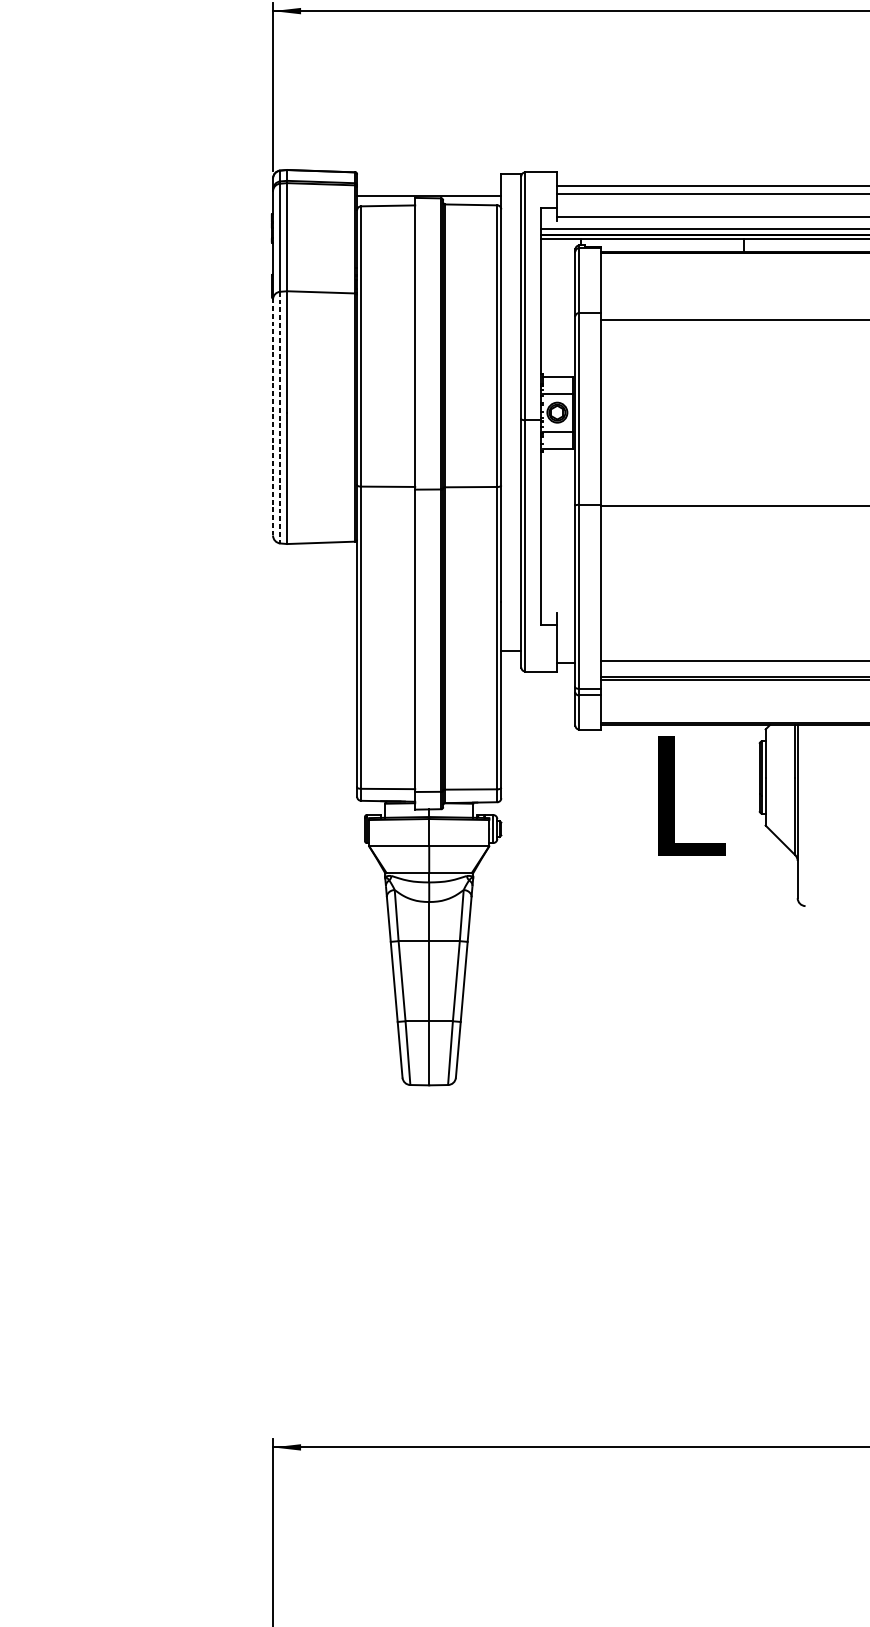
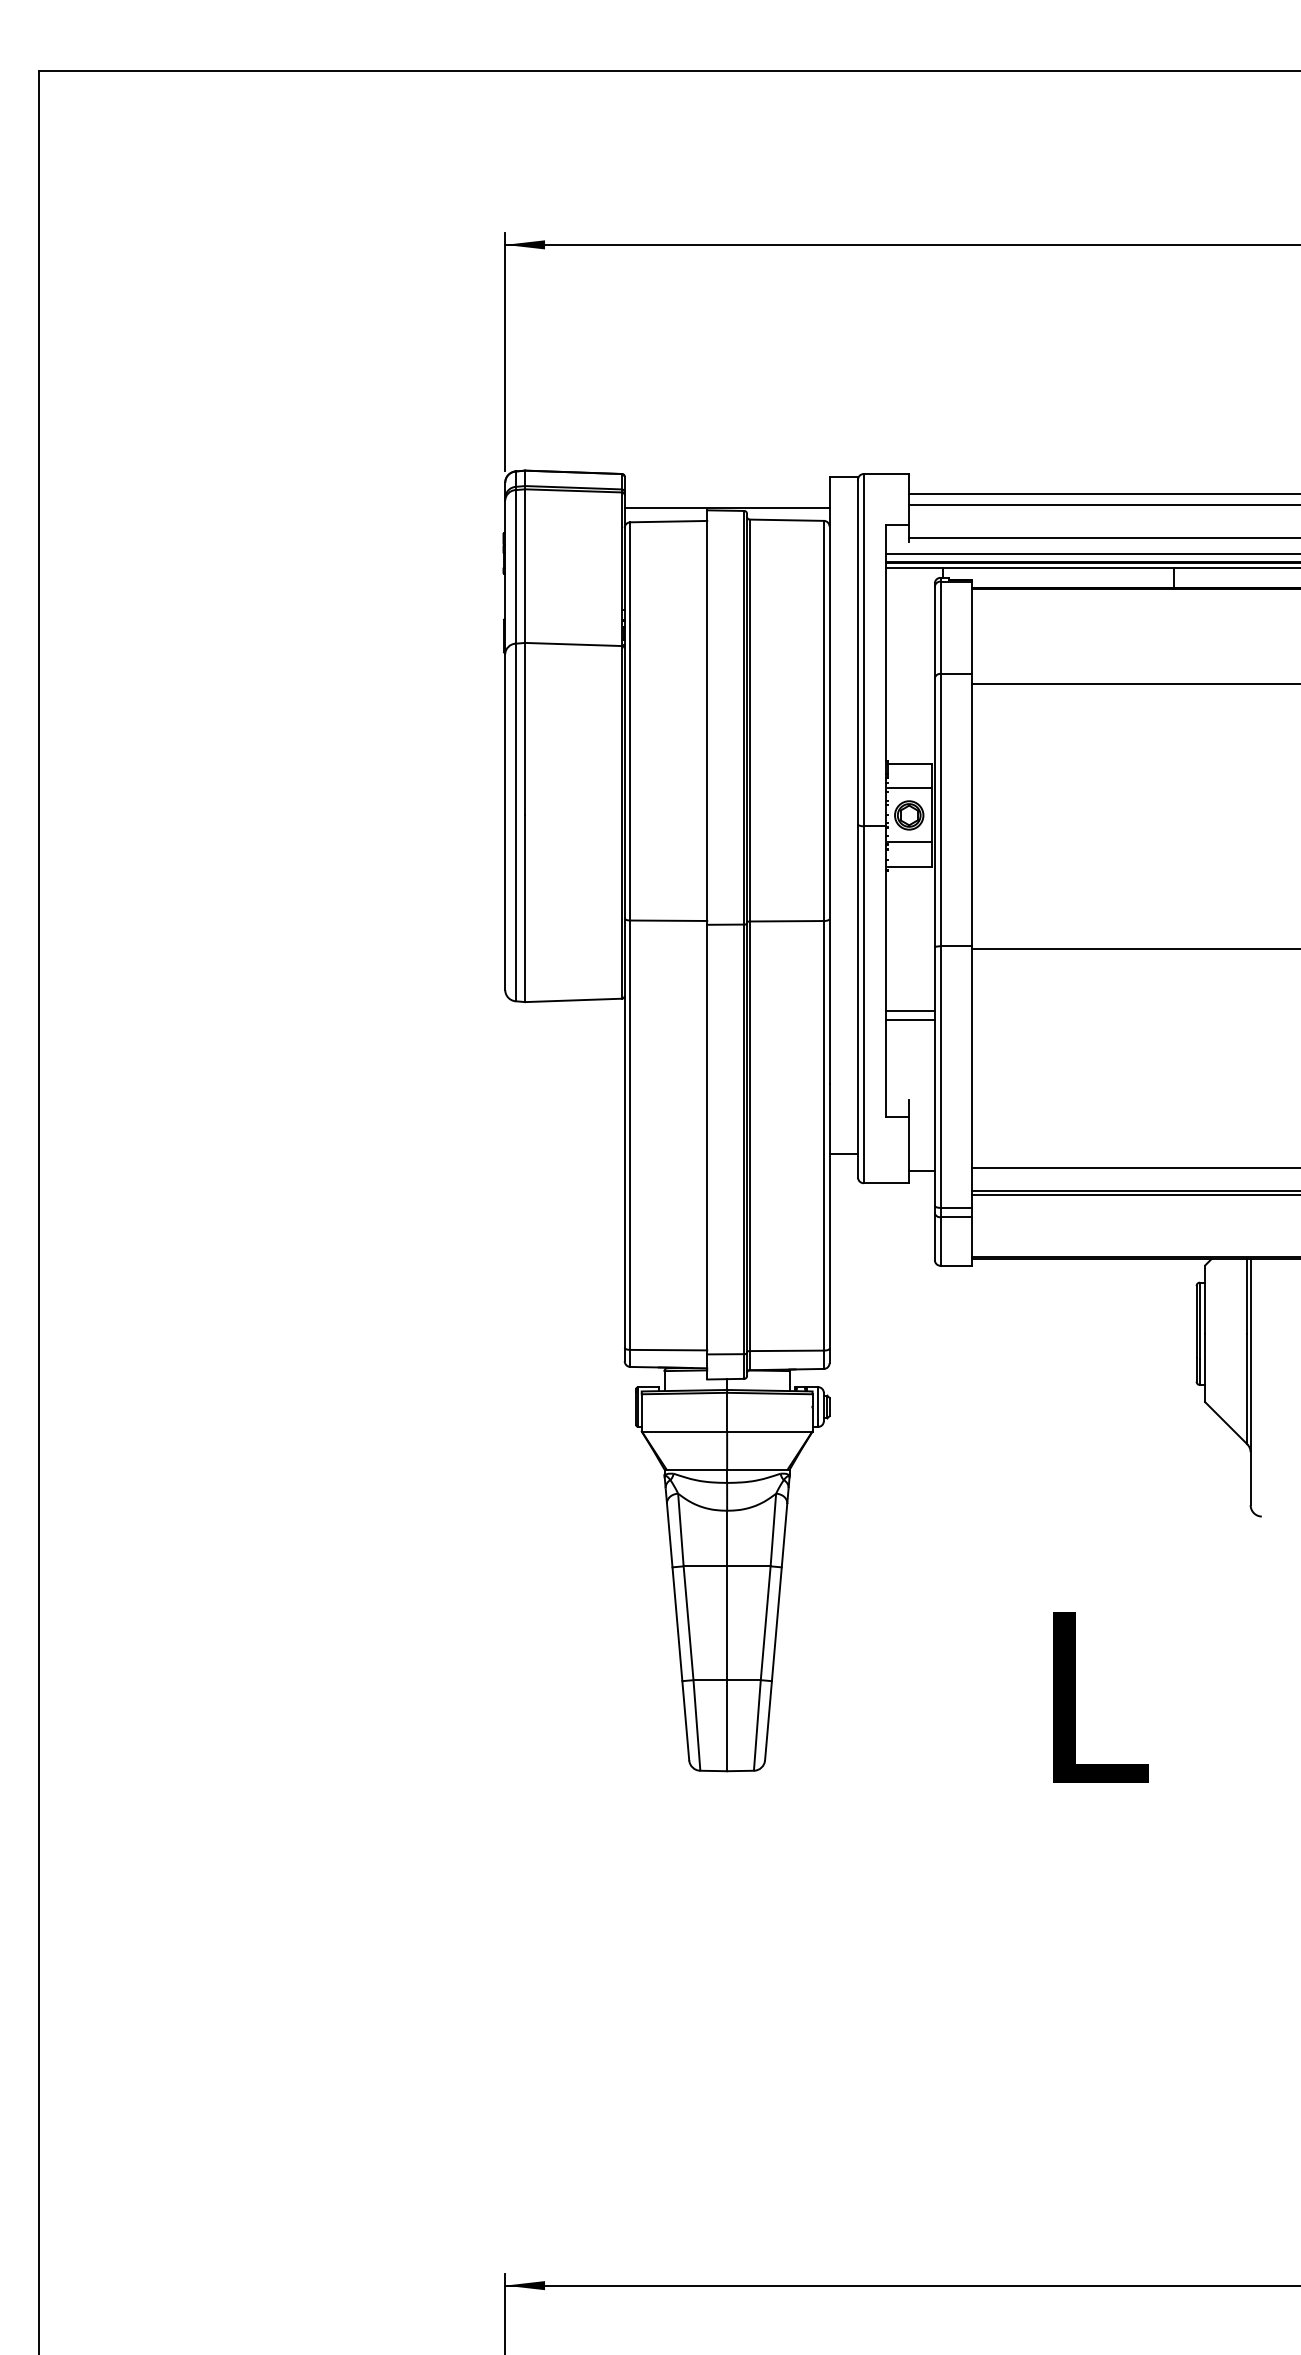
line: (273, 417) -> (505, 822), dashed -> solid
line: (280, 417) -> (515, 822), dashed -> solid
line: (558, 549) -> (910, 1010), added
line: (558, 556) -> (910, 1019), added
text: (691, 796) -> (1100, 1697), moved

